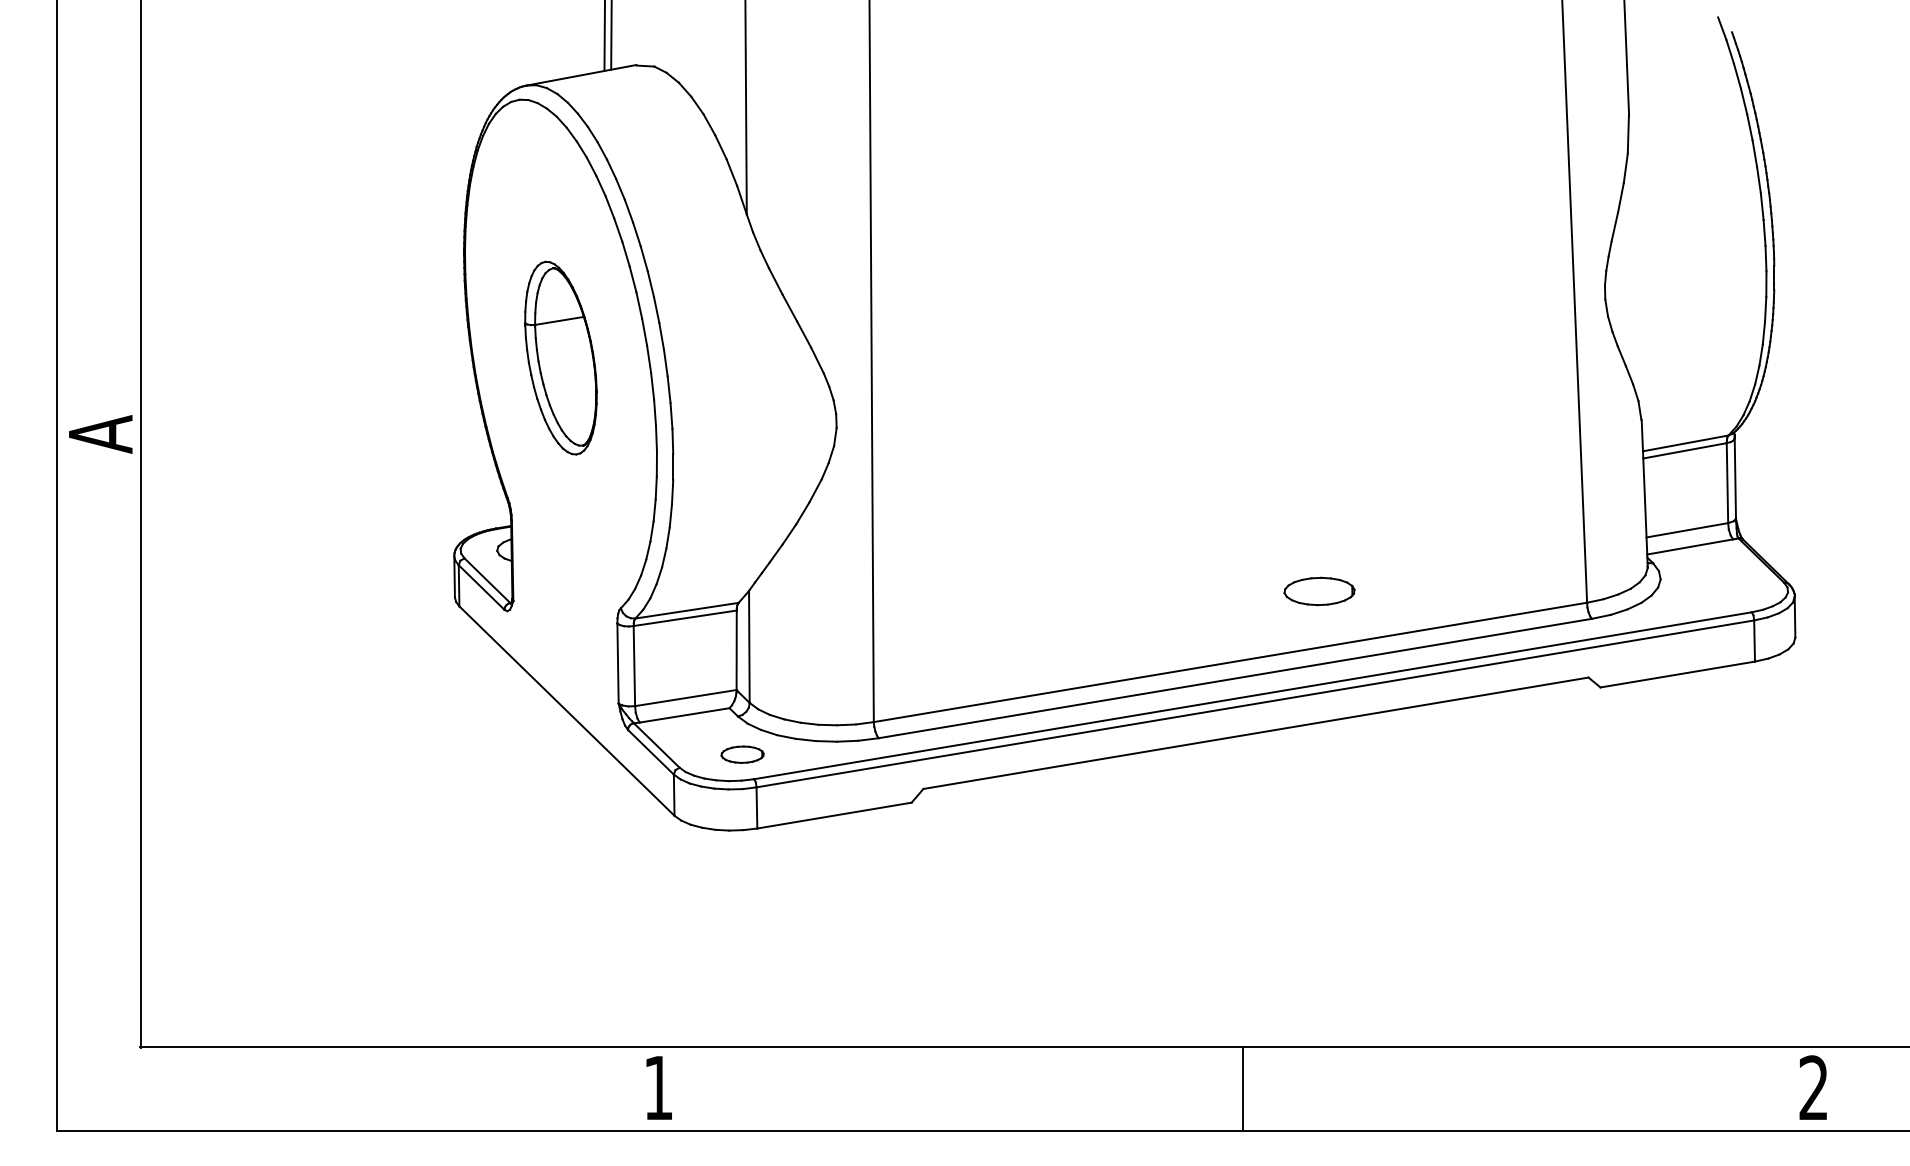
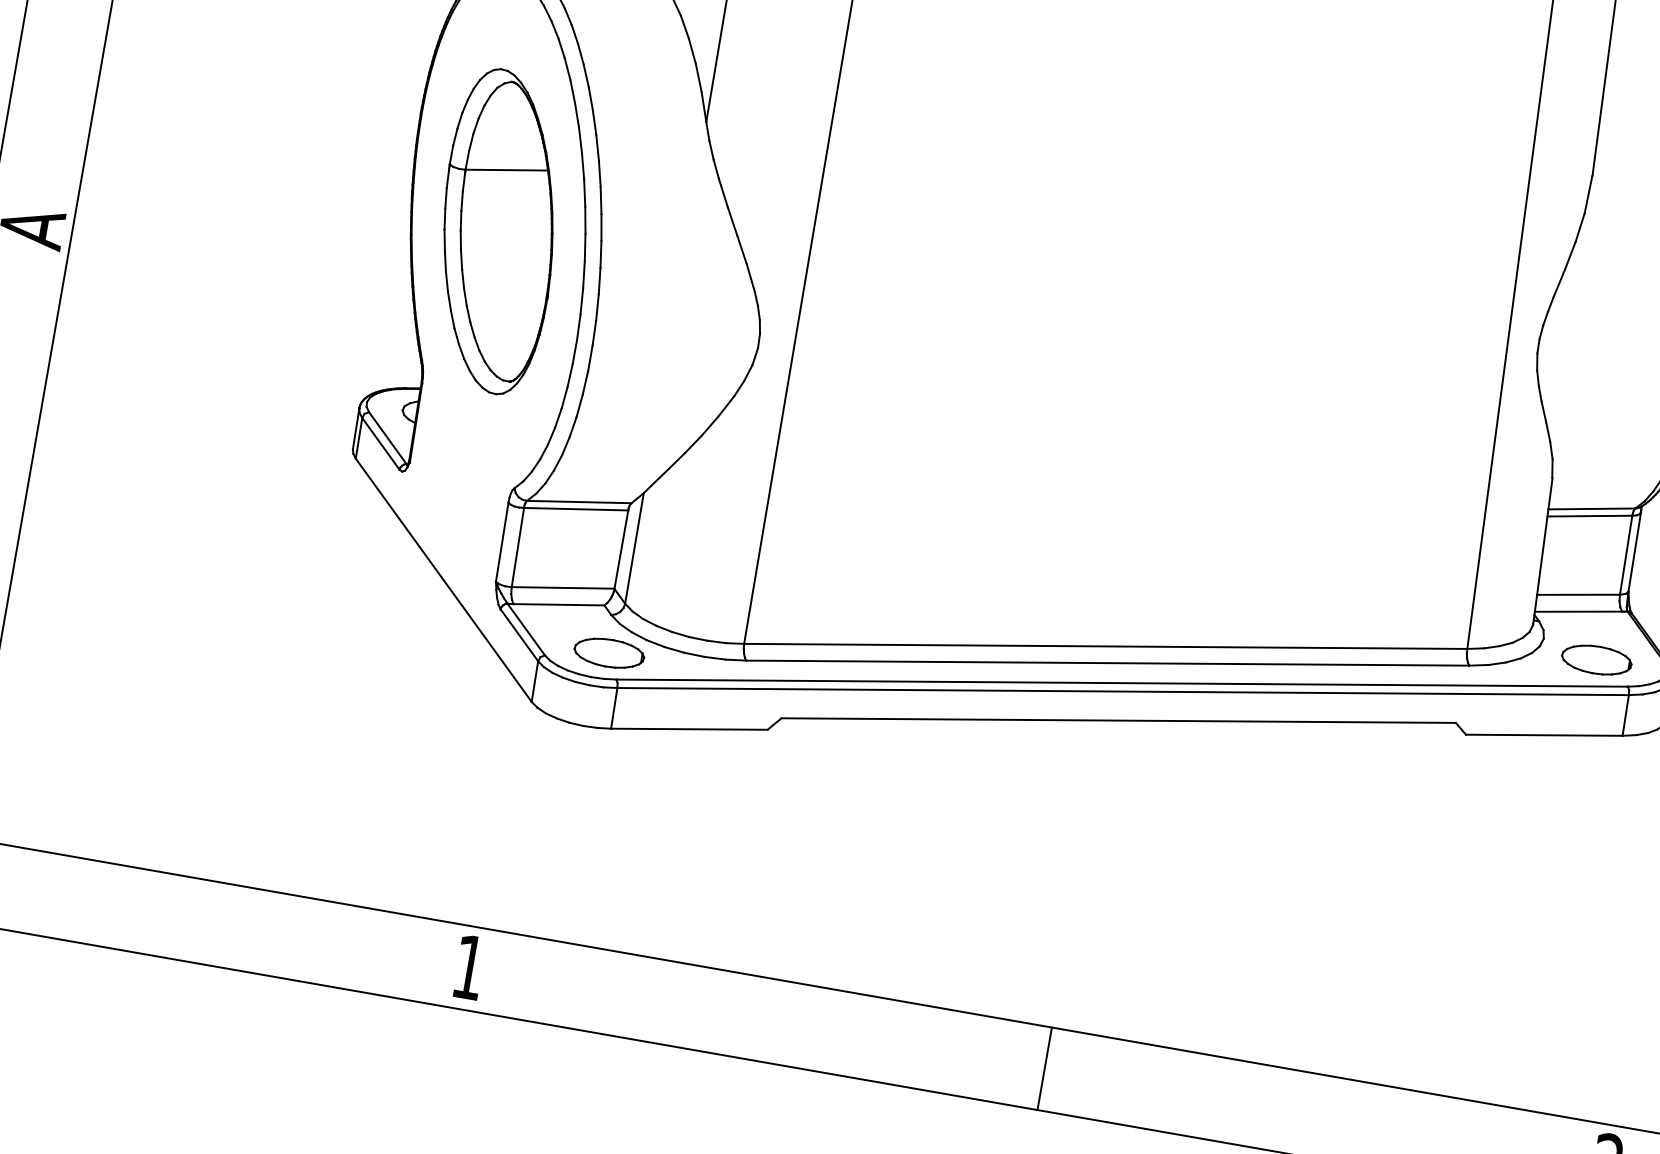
part: (560, 357) -> (498, 230), size x1.67
part: (1319, 591) -> (1596, 660), moved
part: (742, 754) -> (609, 653), size x1.67

